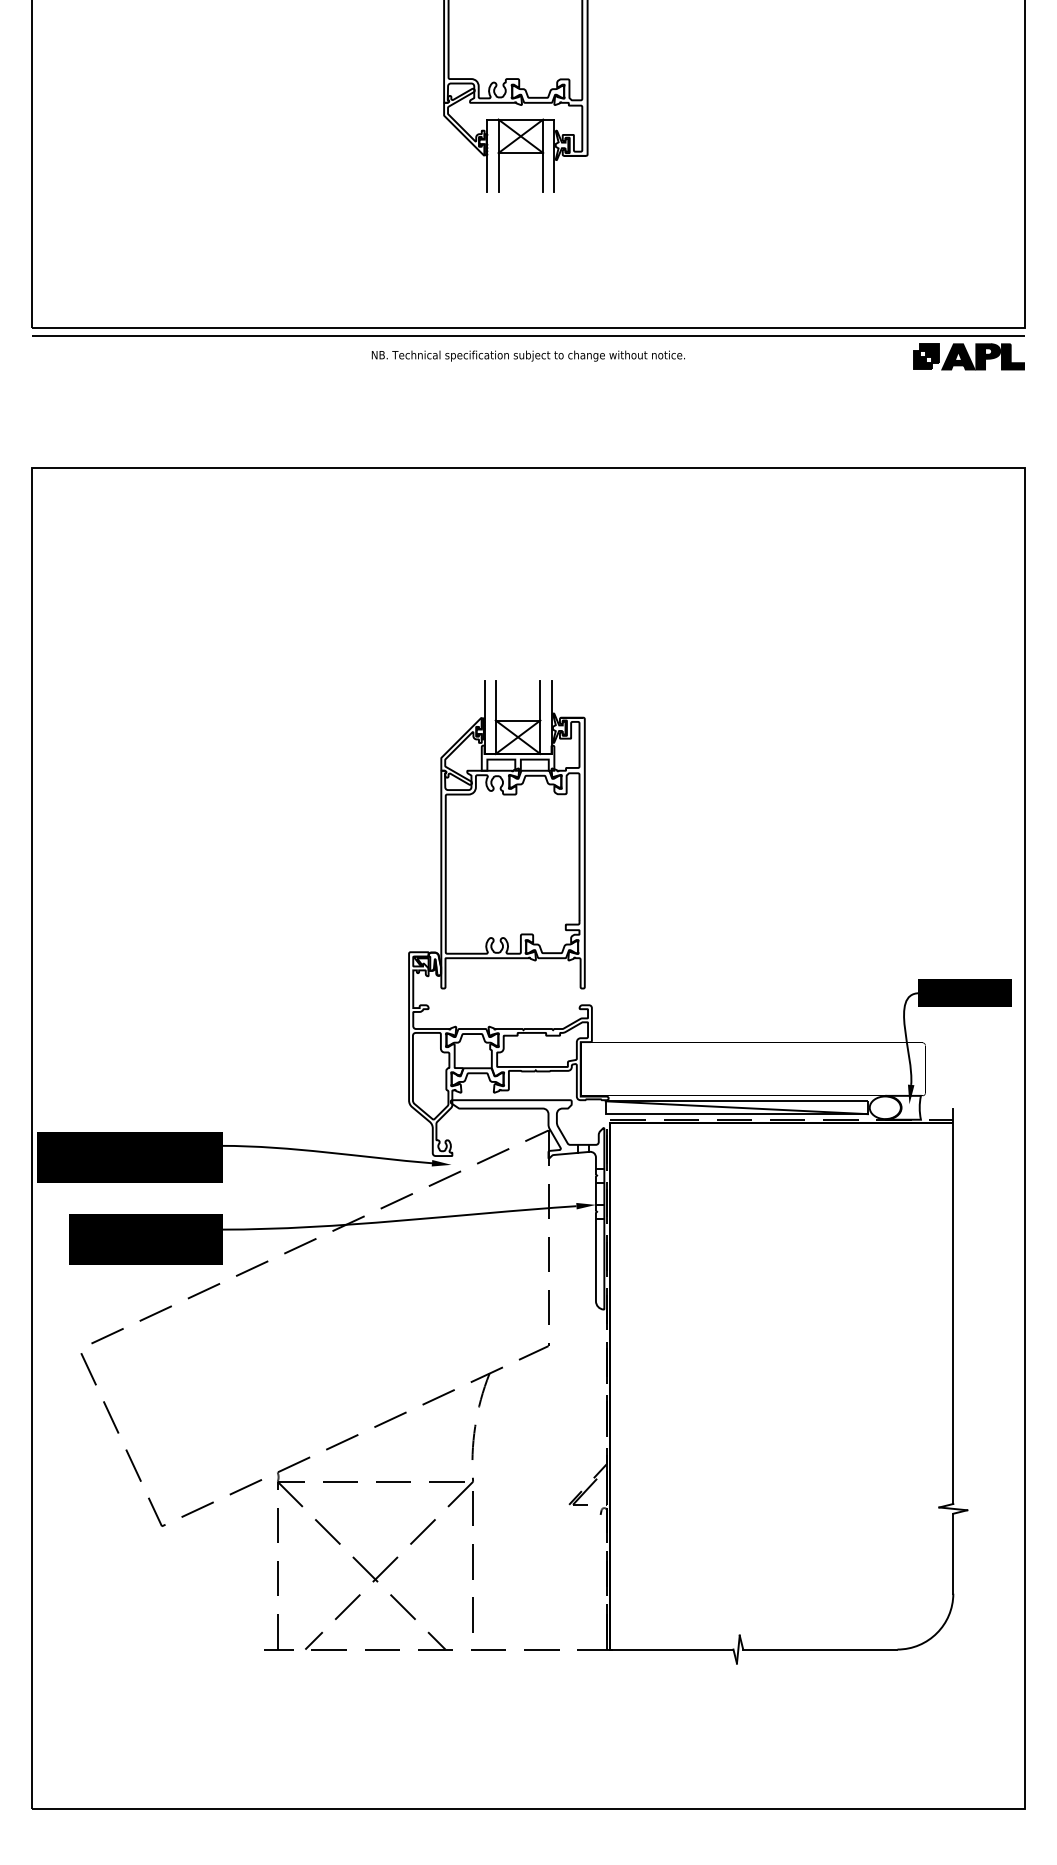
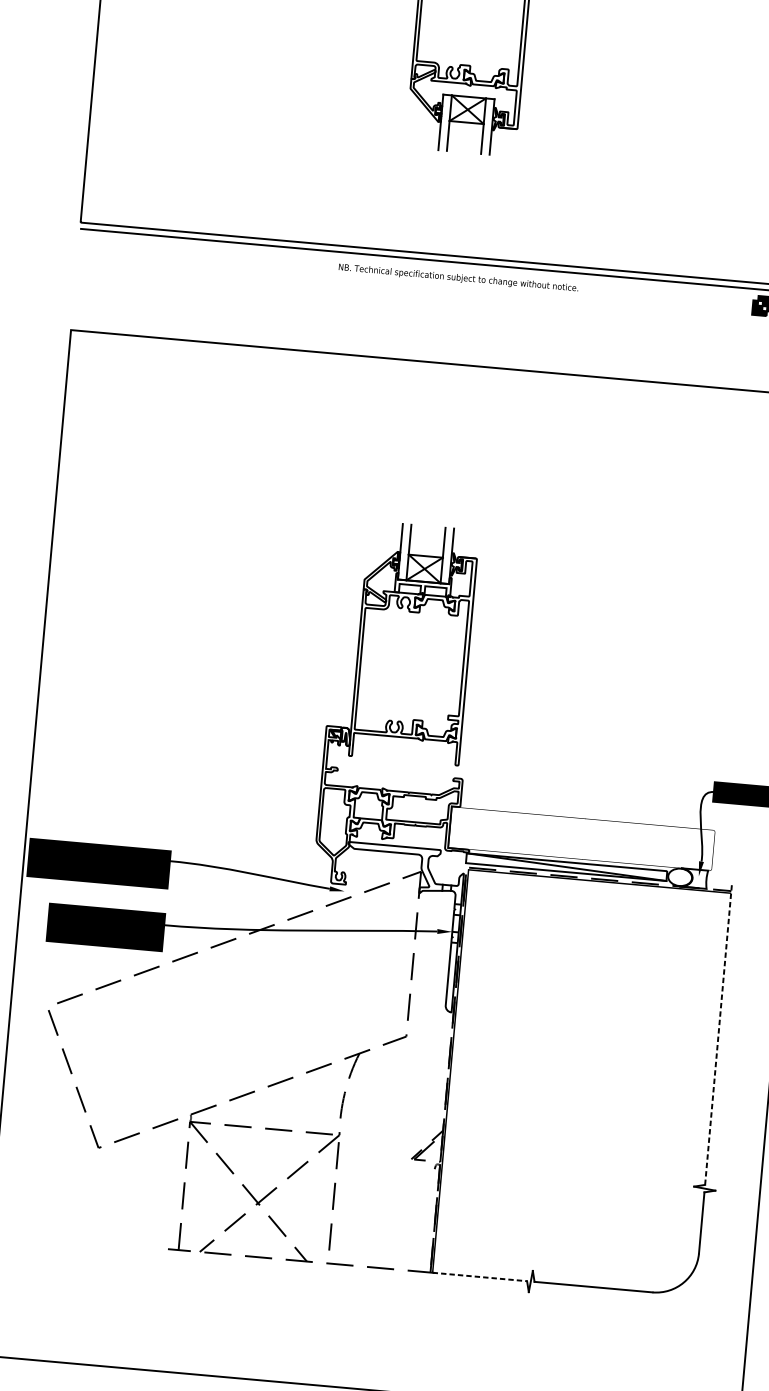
line: (953, 1306) -> (718, 1033), solid -> dashed
line: (671, 1649) -> (479, 1276), solid -> dashed

